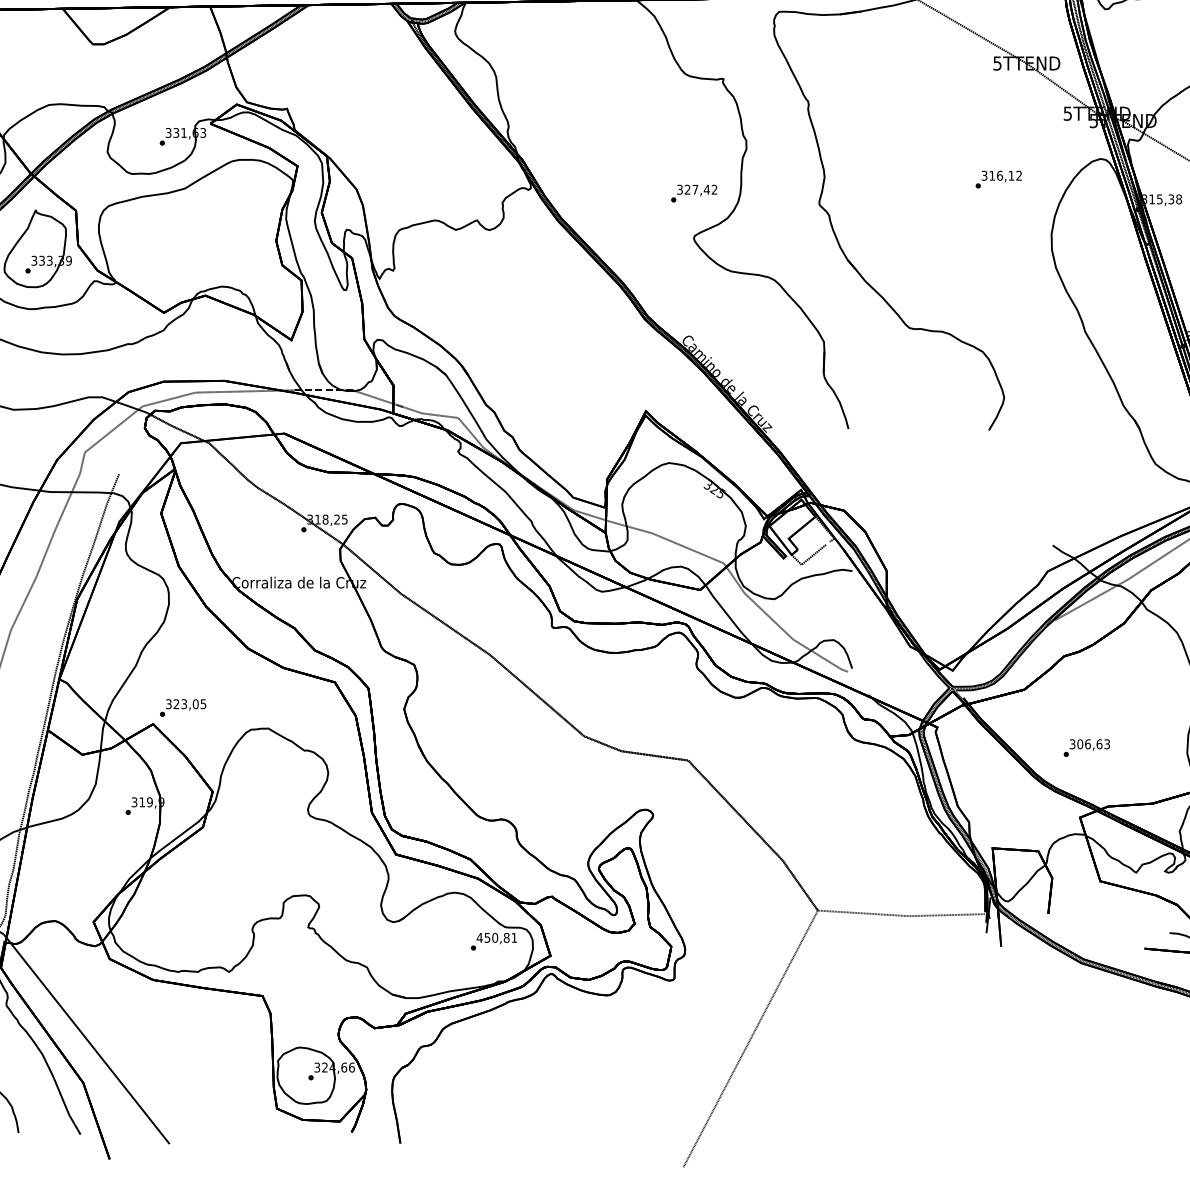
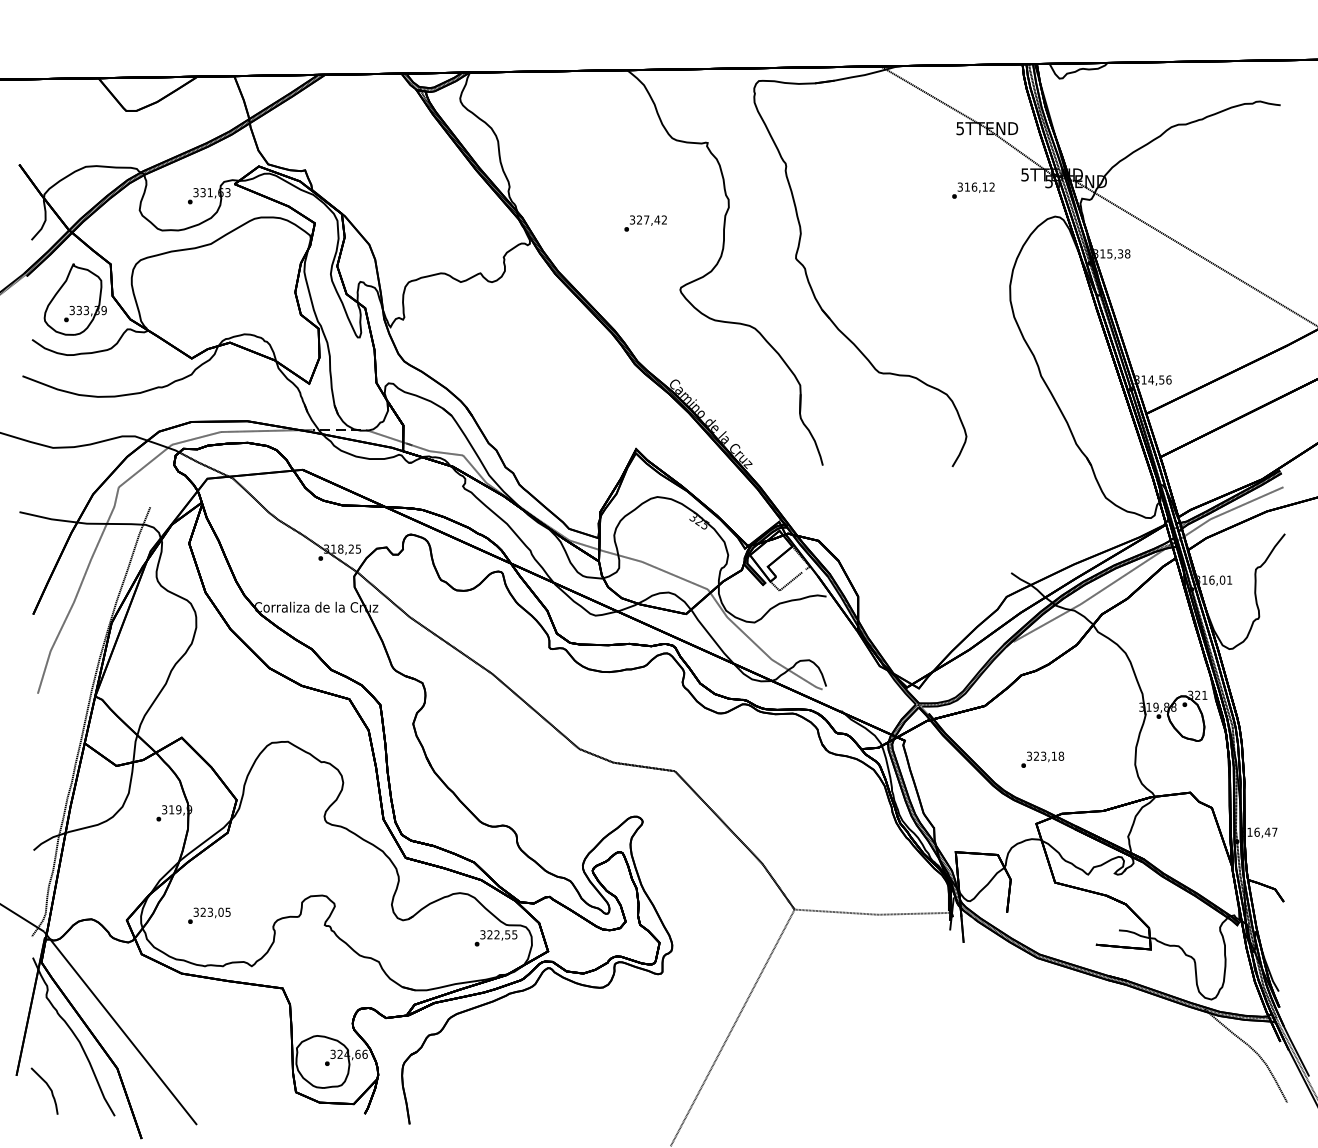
text: (998, 179) -> (973, 190), moved
text: (694, 193) -> (645, 223), moved
text: (183, 707) -> (209, 915), moved
text: (1093, 743) -> (1048, 755), 306,63 -> 323,18
text: (496, 937) -> (498, 934), 450,81 -> 322,55

